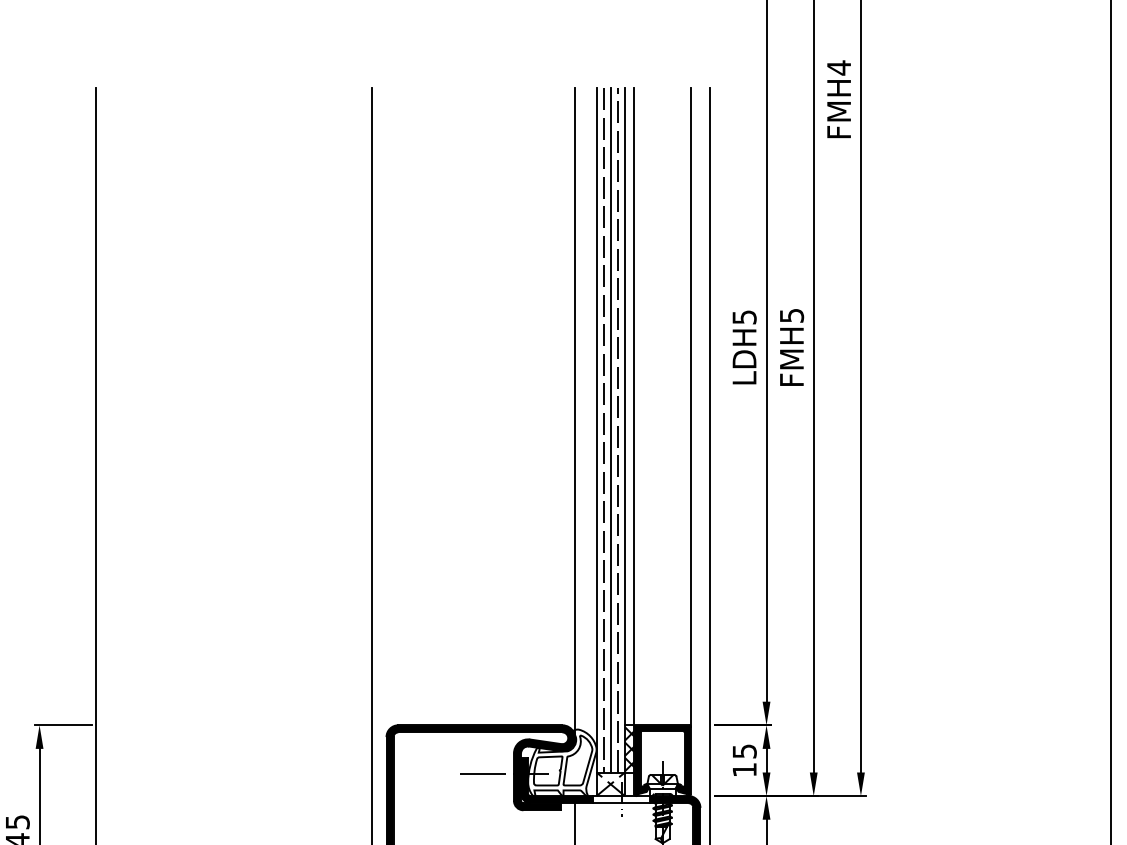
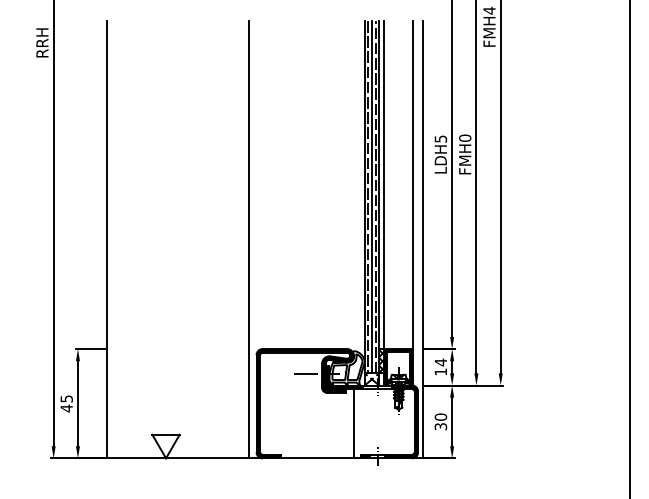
text: (792, 314) -> (465, 137), FMH5 -> FMH0
line: (574, 413) -> (353, 188), removed
text: (743, 751) -> (440, 362), 15 -> 14

